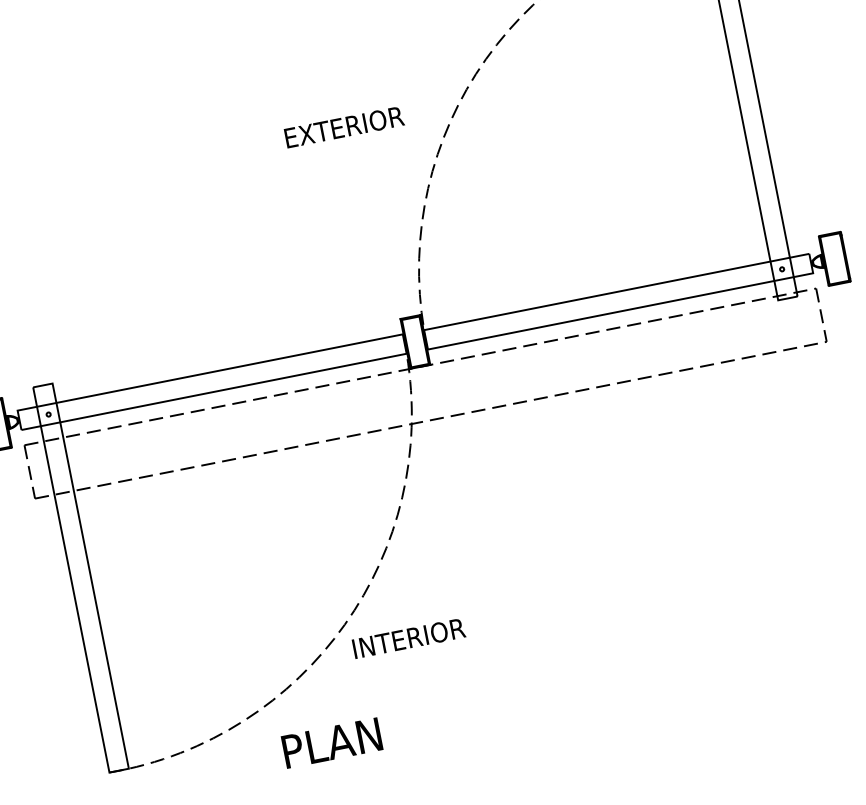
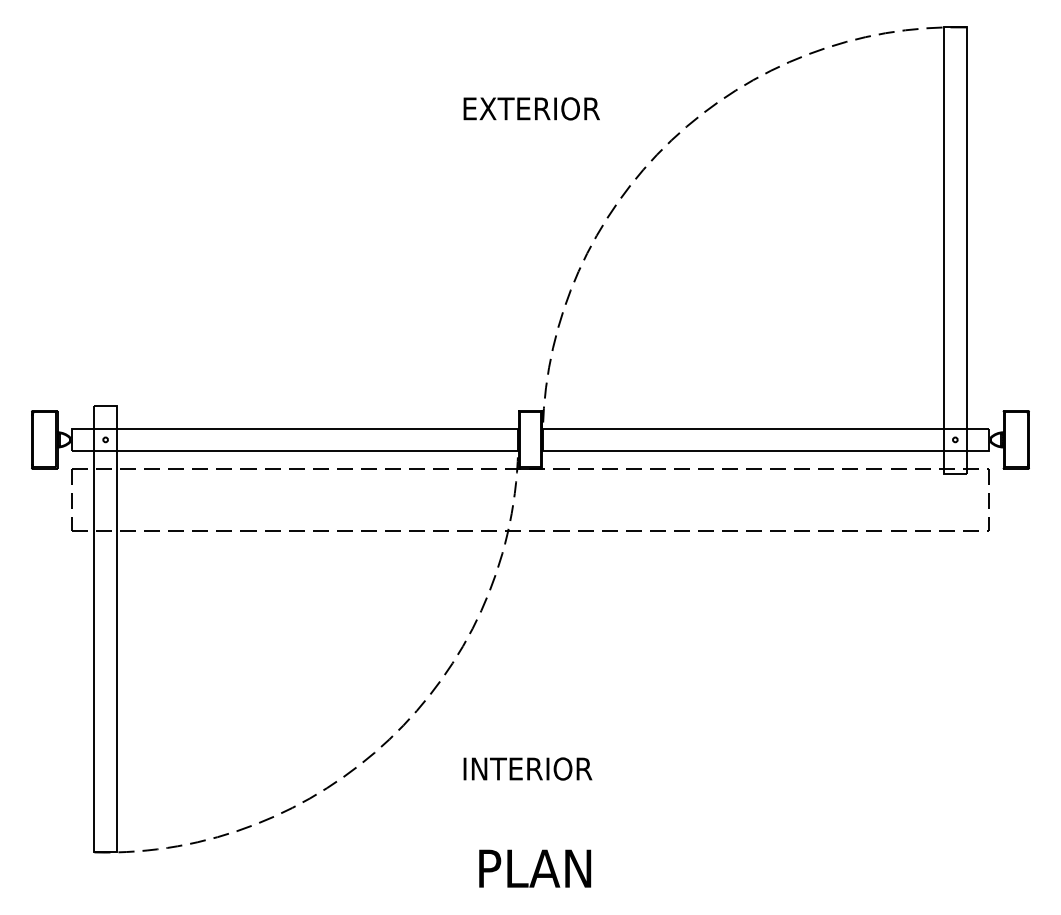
text: (344, 126) -> (531, 108), moved
text: (408, 638) -> (527, 768), moved
text: (332, 742) -> (535, 868), moved

